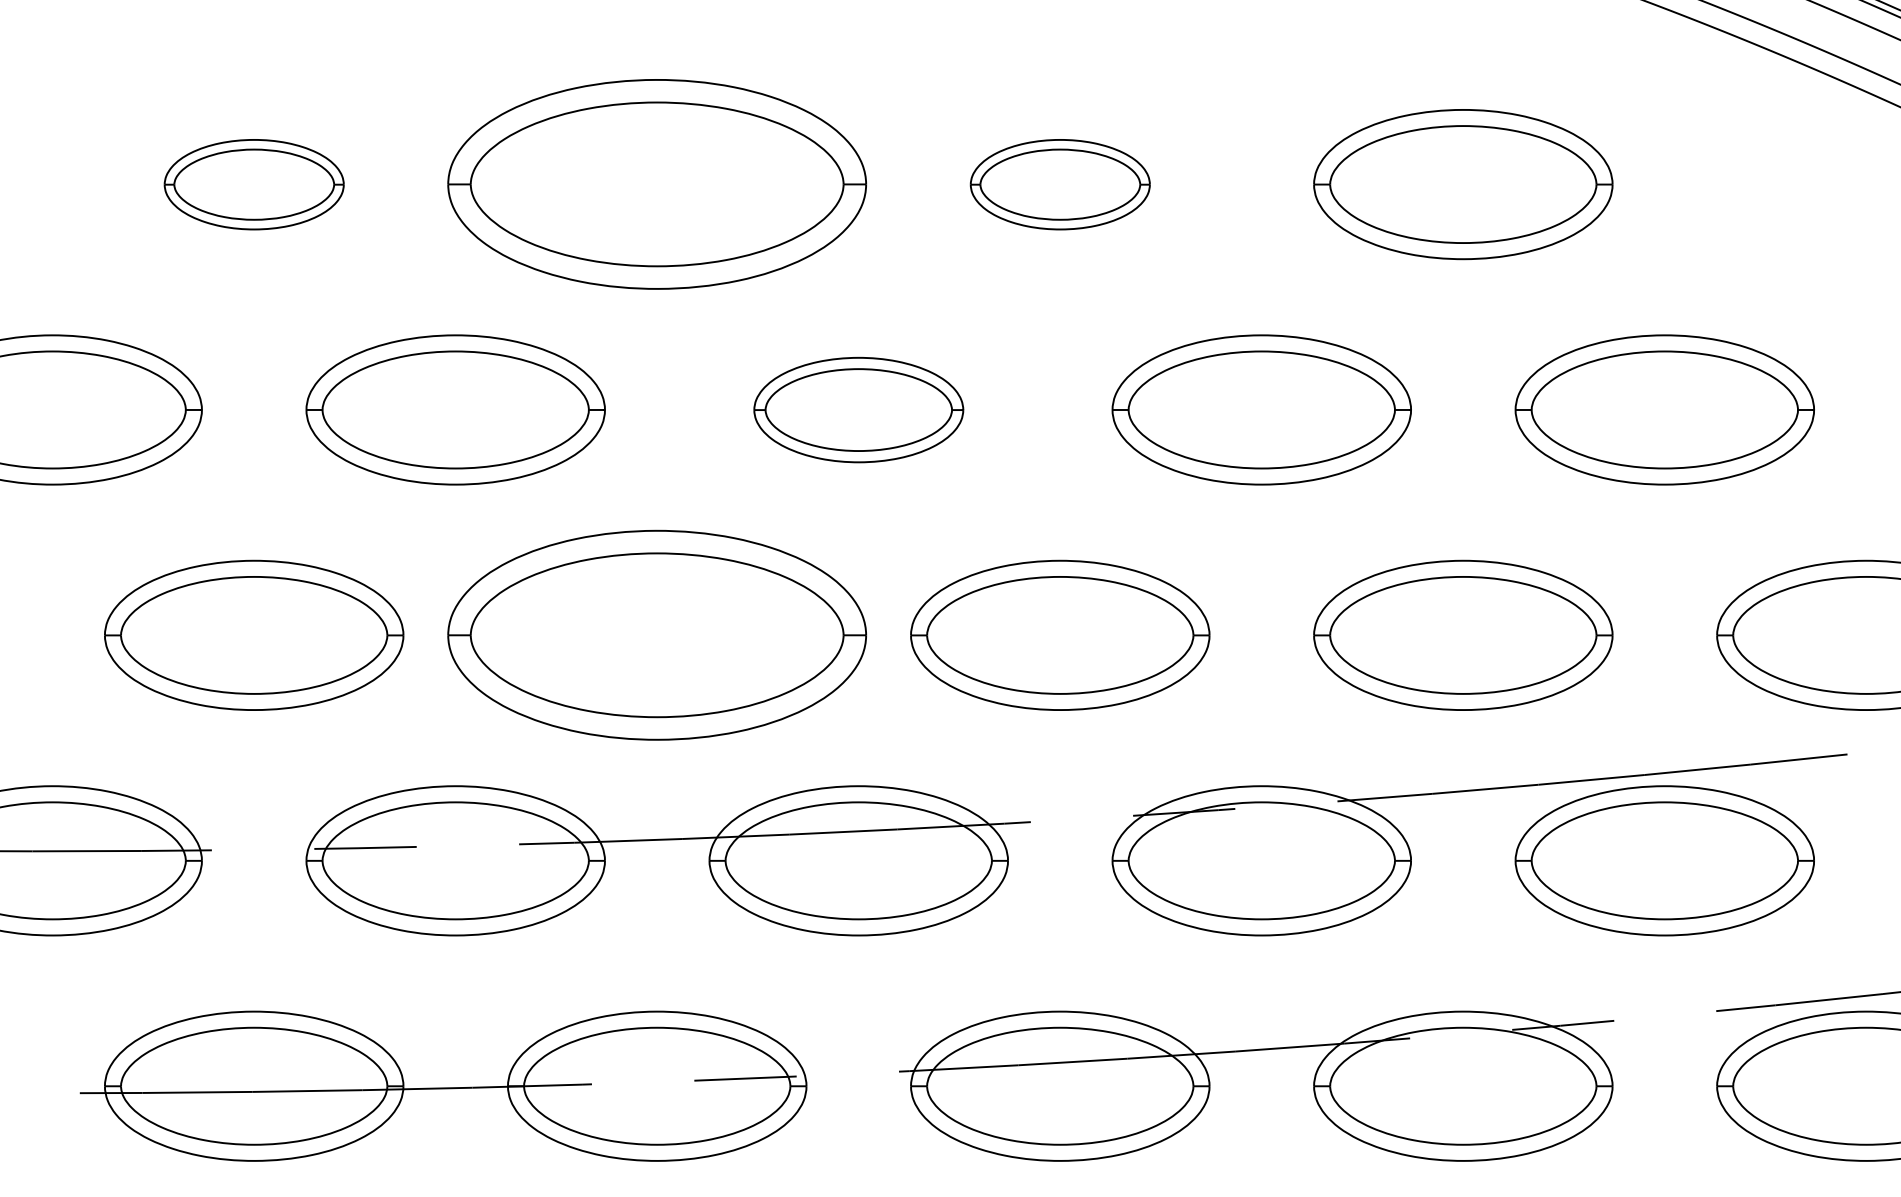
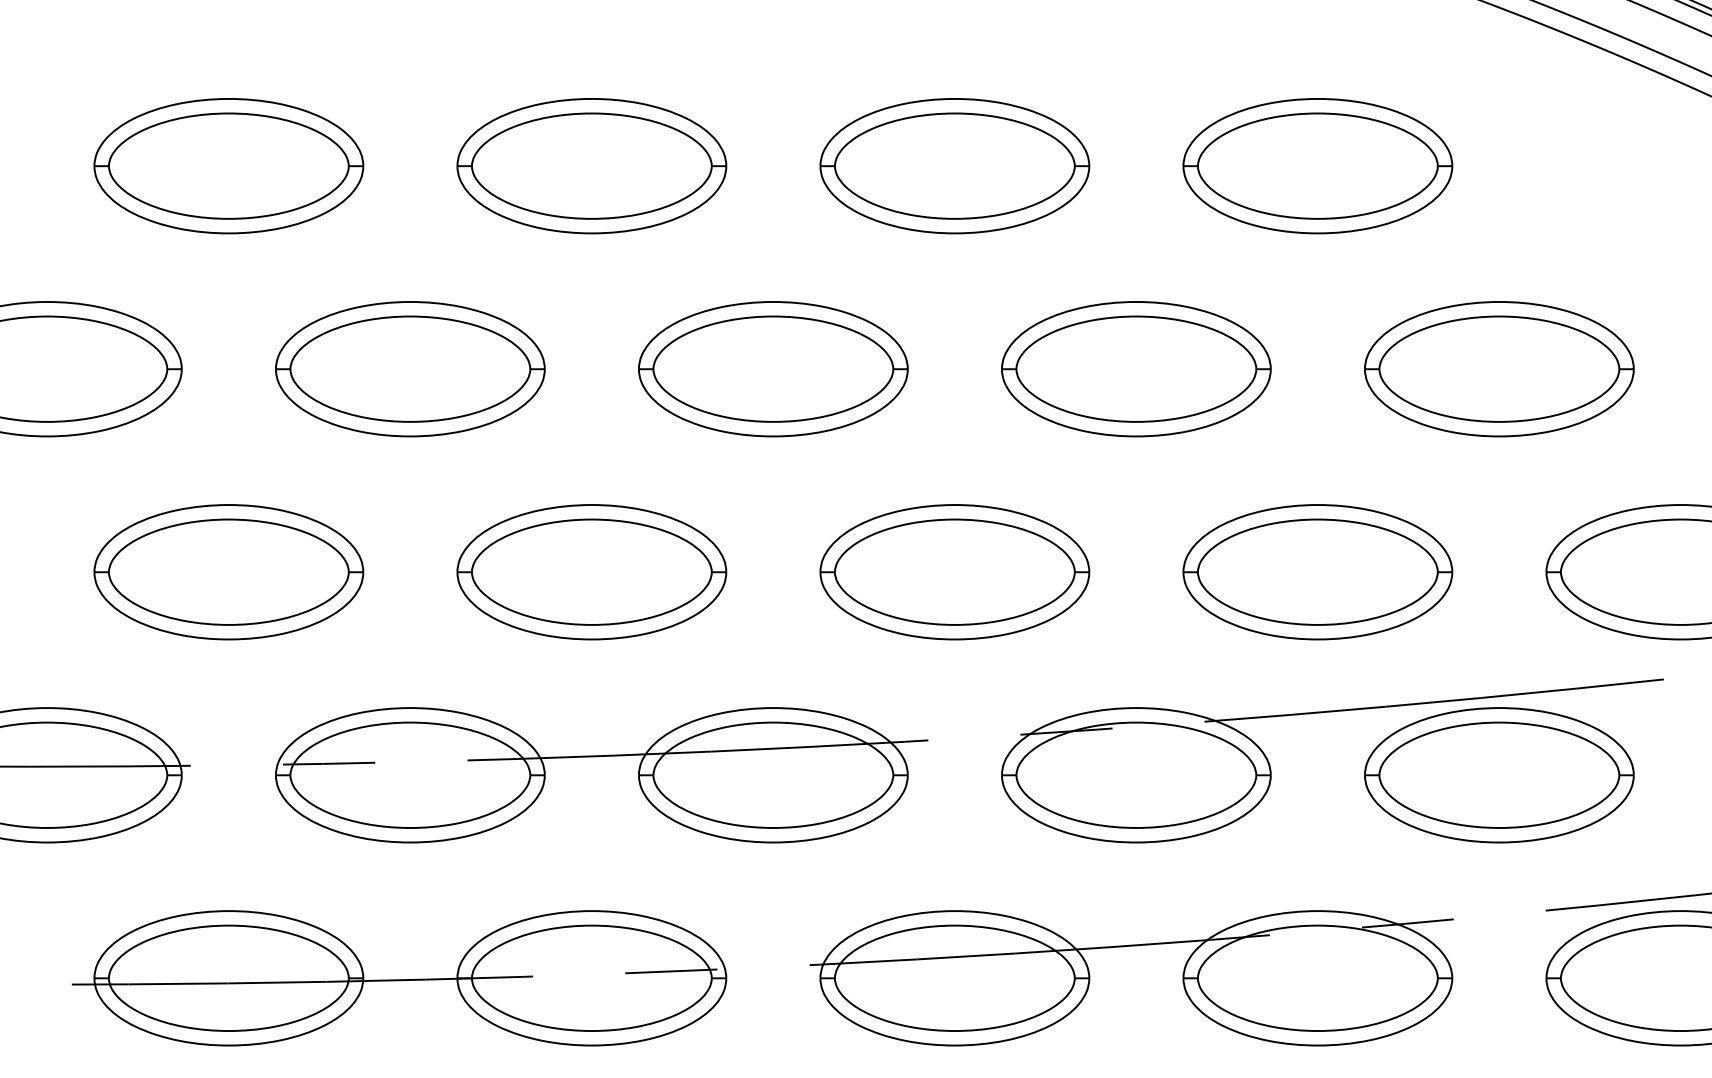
part: (253, 184) -> (228, 166), size x1.67
part: (656, 184) -> (591, 166), size x0.71
part: (1059, 184) -> (954, 166), size x1.67
part: (858, 410) -> (773, 369), size x1.43
part: (656, 635) -> (591, 572), size x0.71

